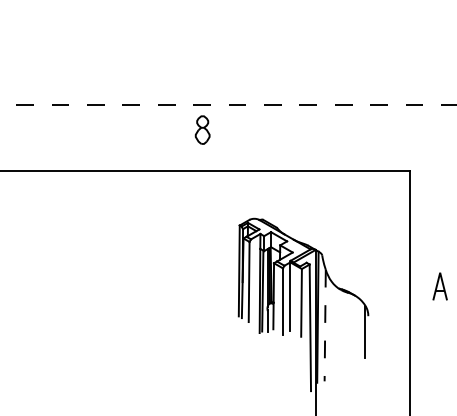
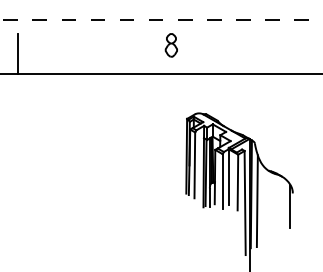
part: (202, 129) -> (171, 44), moved
line: (33, 146) -> (17, 53), added
line: (325, 325) -> (257, 201), dashed -> solid

